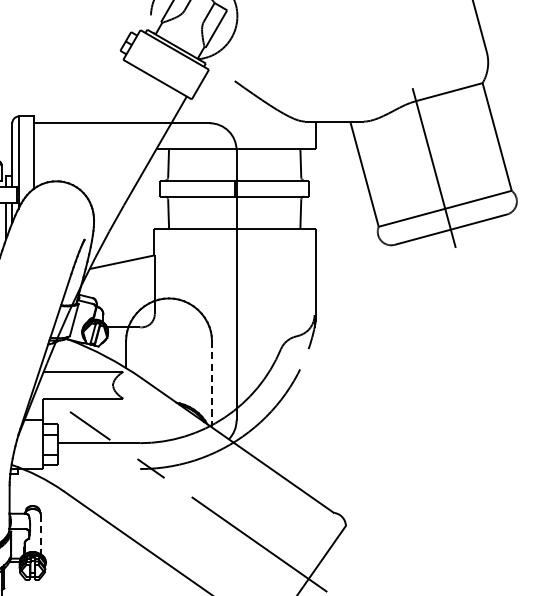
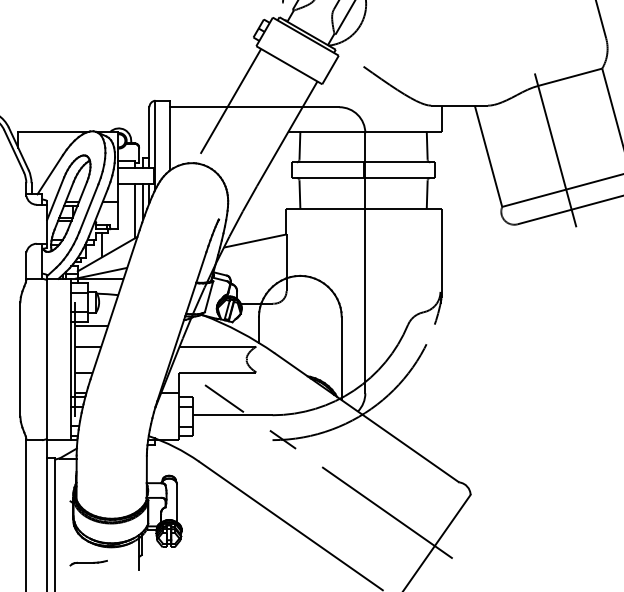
line: (96, 117) -> (230, 101), added
line: (211, 384) -> (341, 358), dashed -> solid
line: (40, 534) -> (176, 503), dashed -> solid

